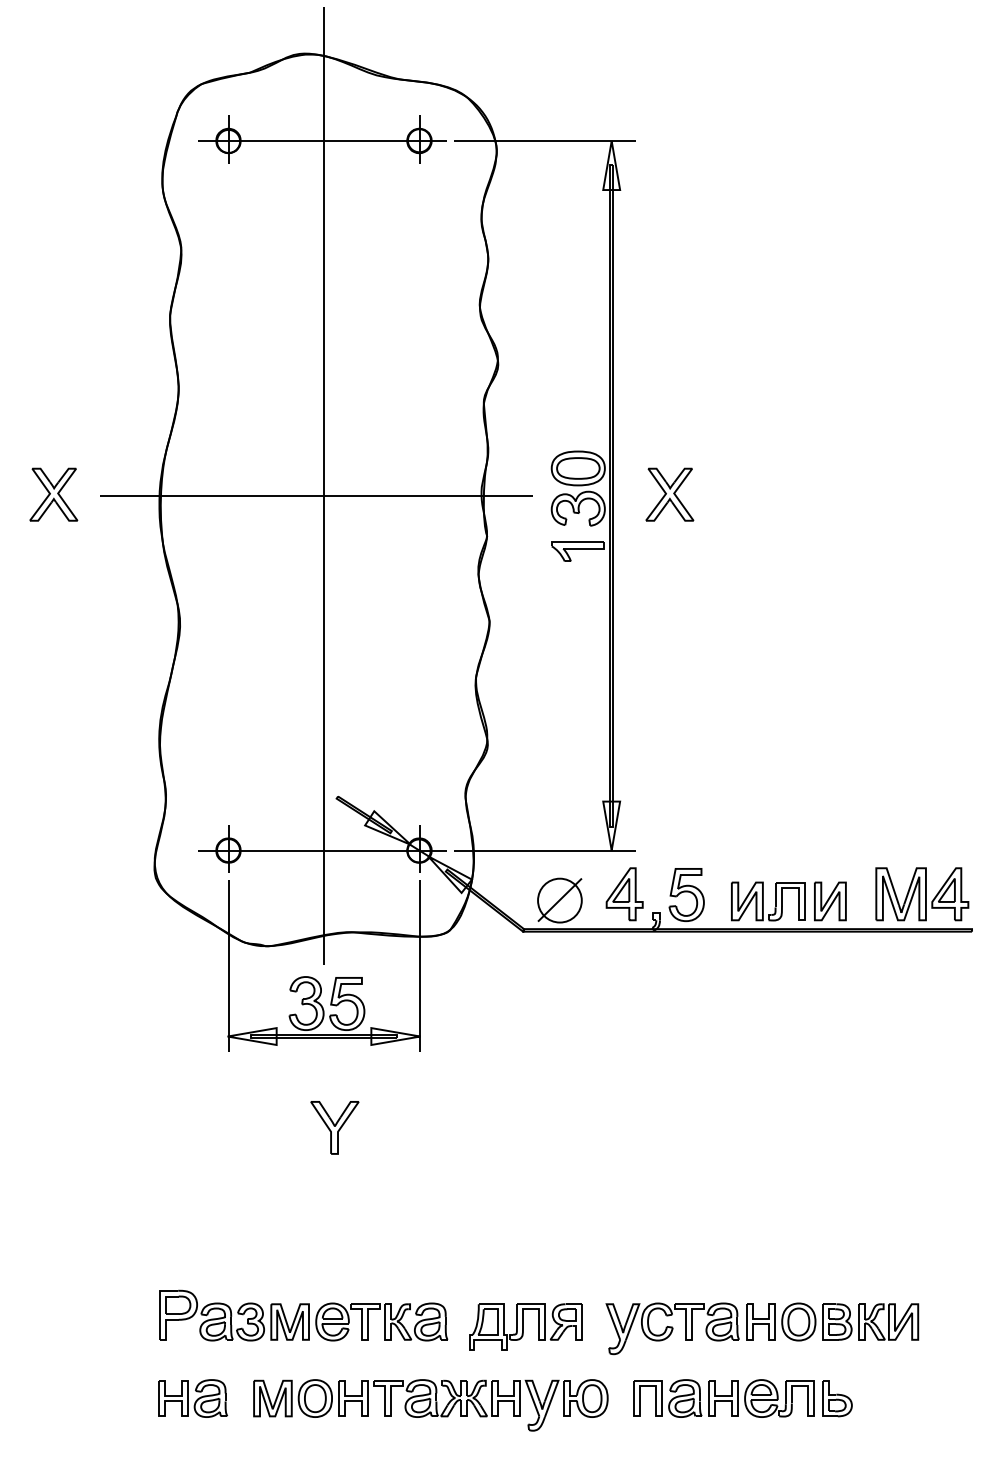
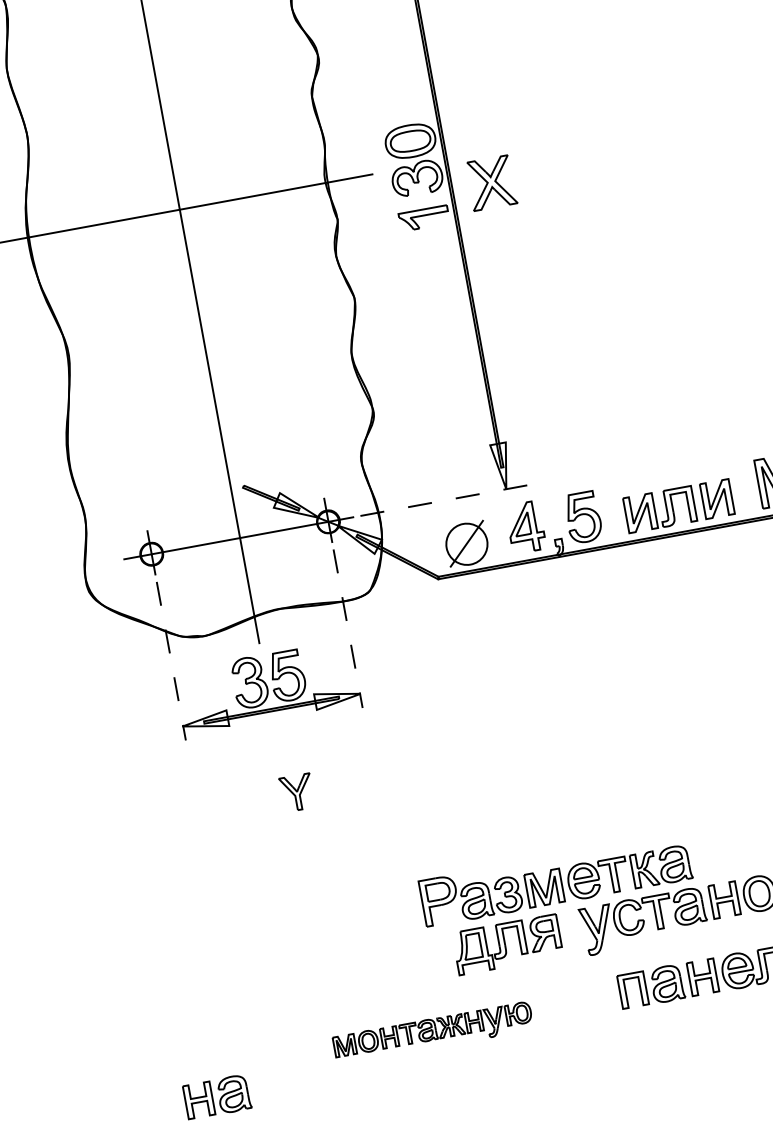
part: (669, 494) -> (491, 182), moved
line: (544, 850) -> (444, 500), solid -> dashed
line: (228, 966) -> (171, 661), solid -> dashed
line: (419, 966) -> (348, 629), solid -> dashed
part: (334, 1127) -> (296, 792), size x0.7
part: (303, 1315) -> (555, 879), moved
part: (192, 1398) -> (216, 1097), moved
part: (430, 1405) -> (432, 1033), size x0.6

